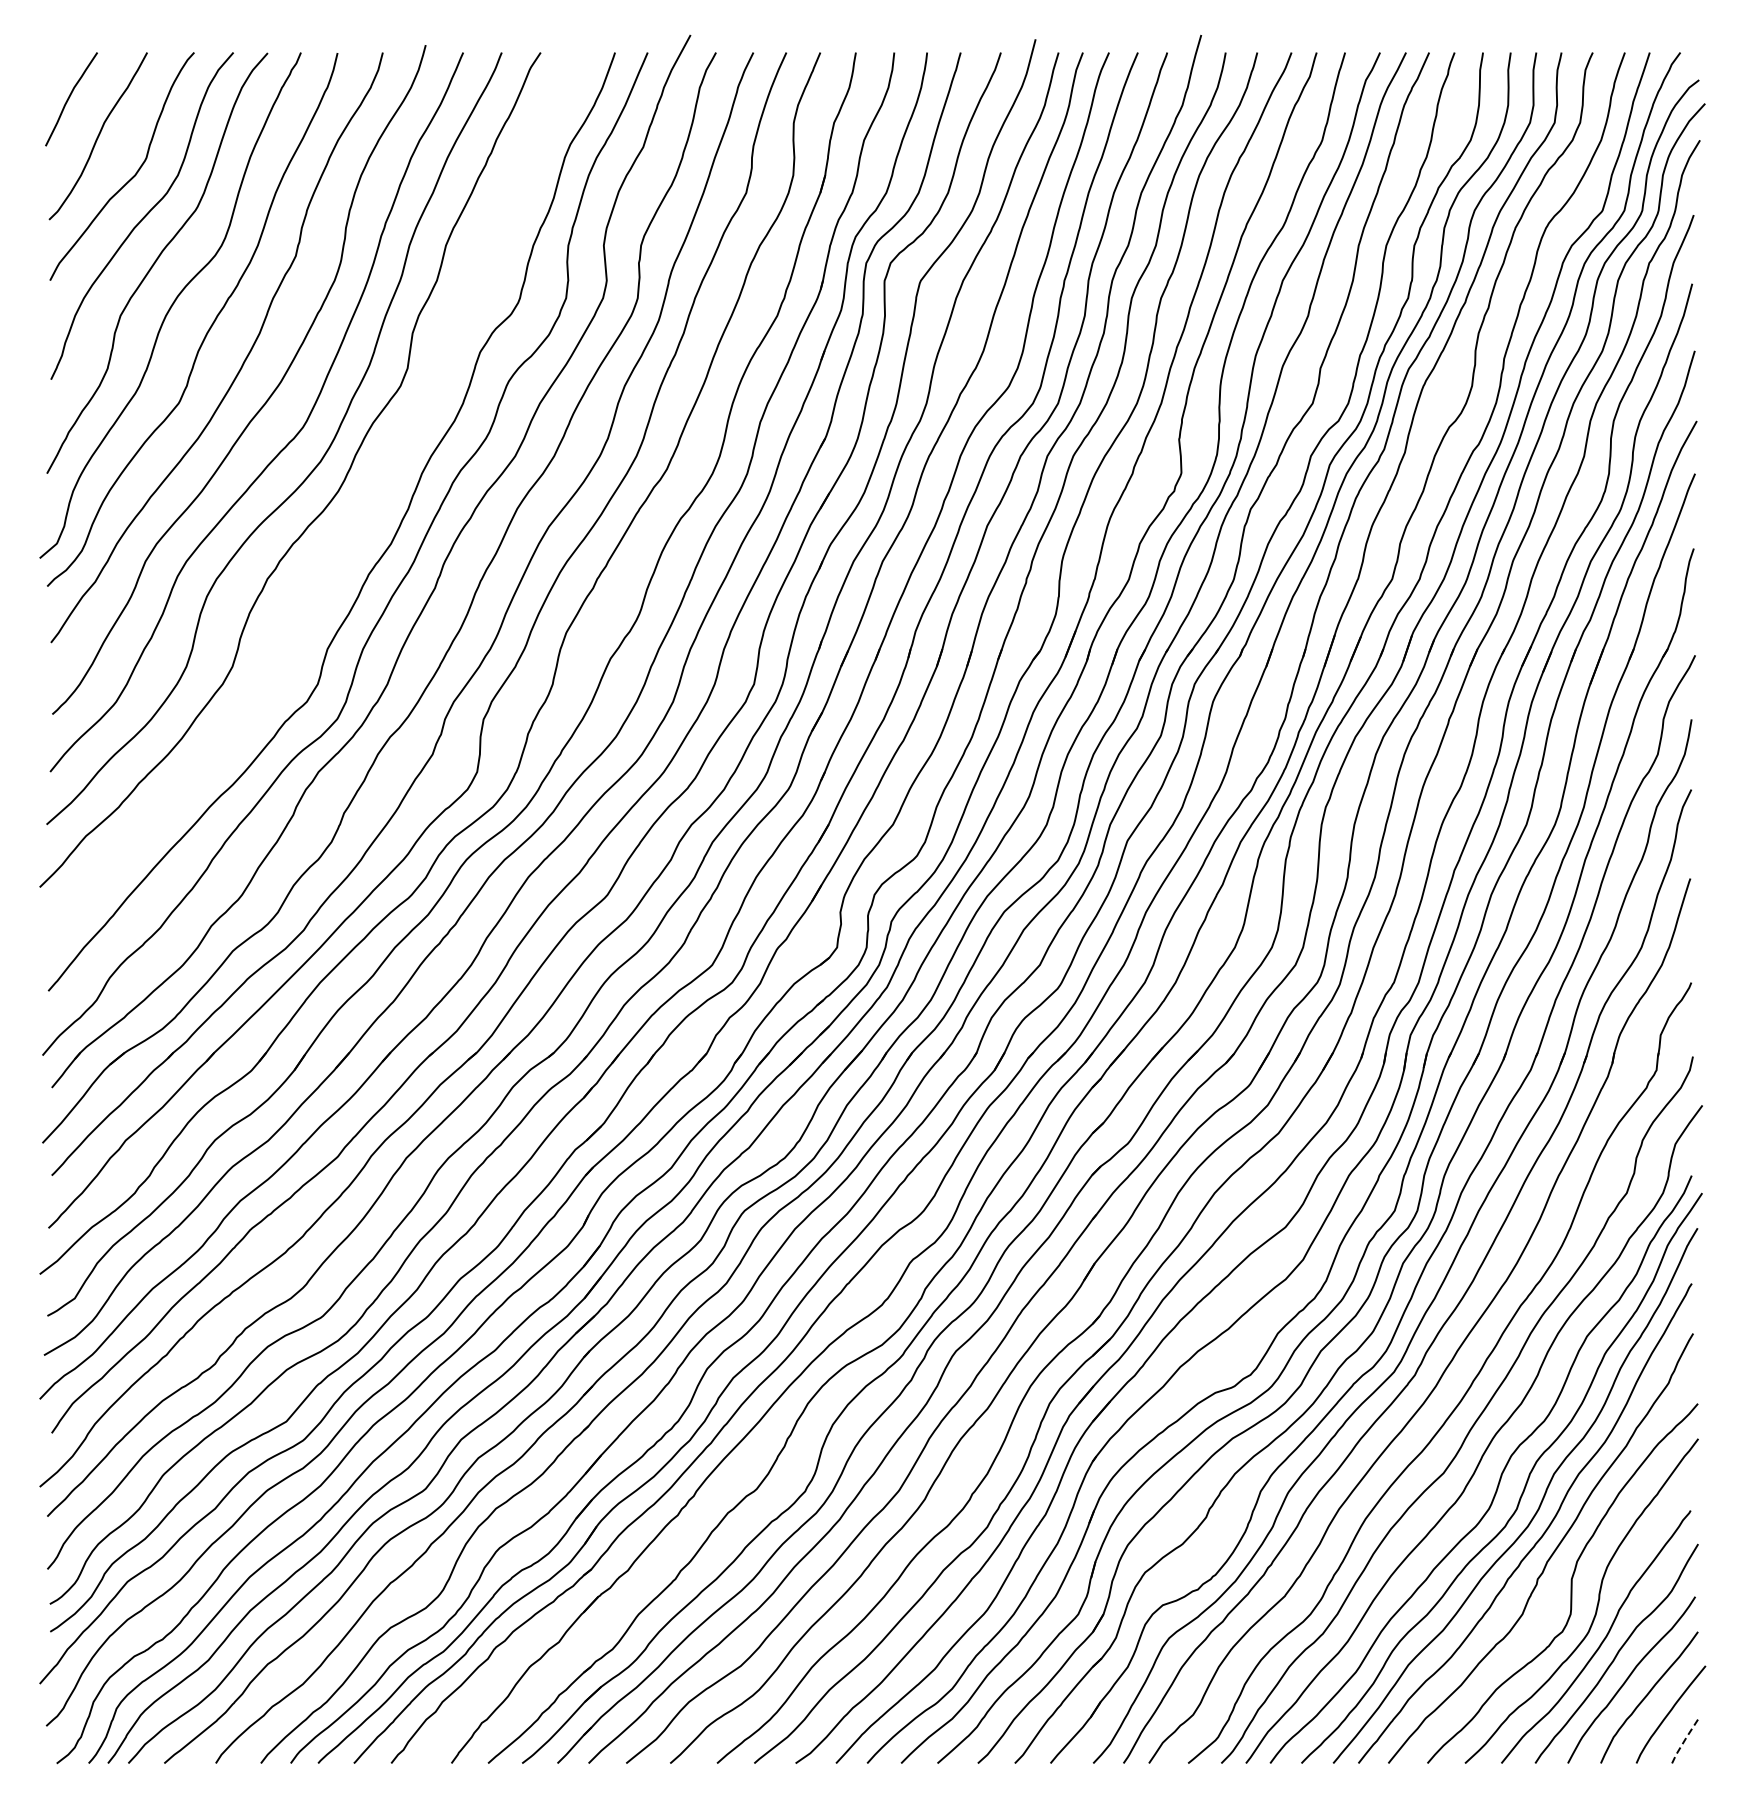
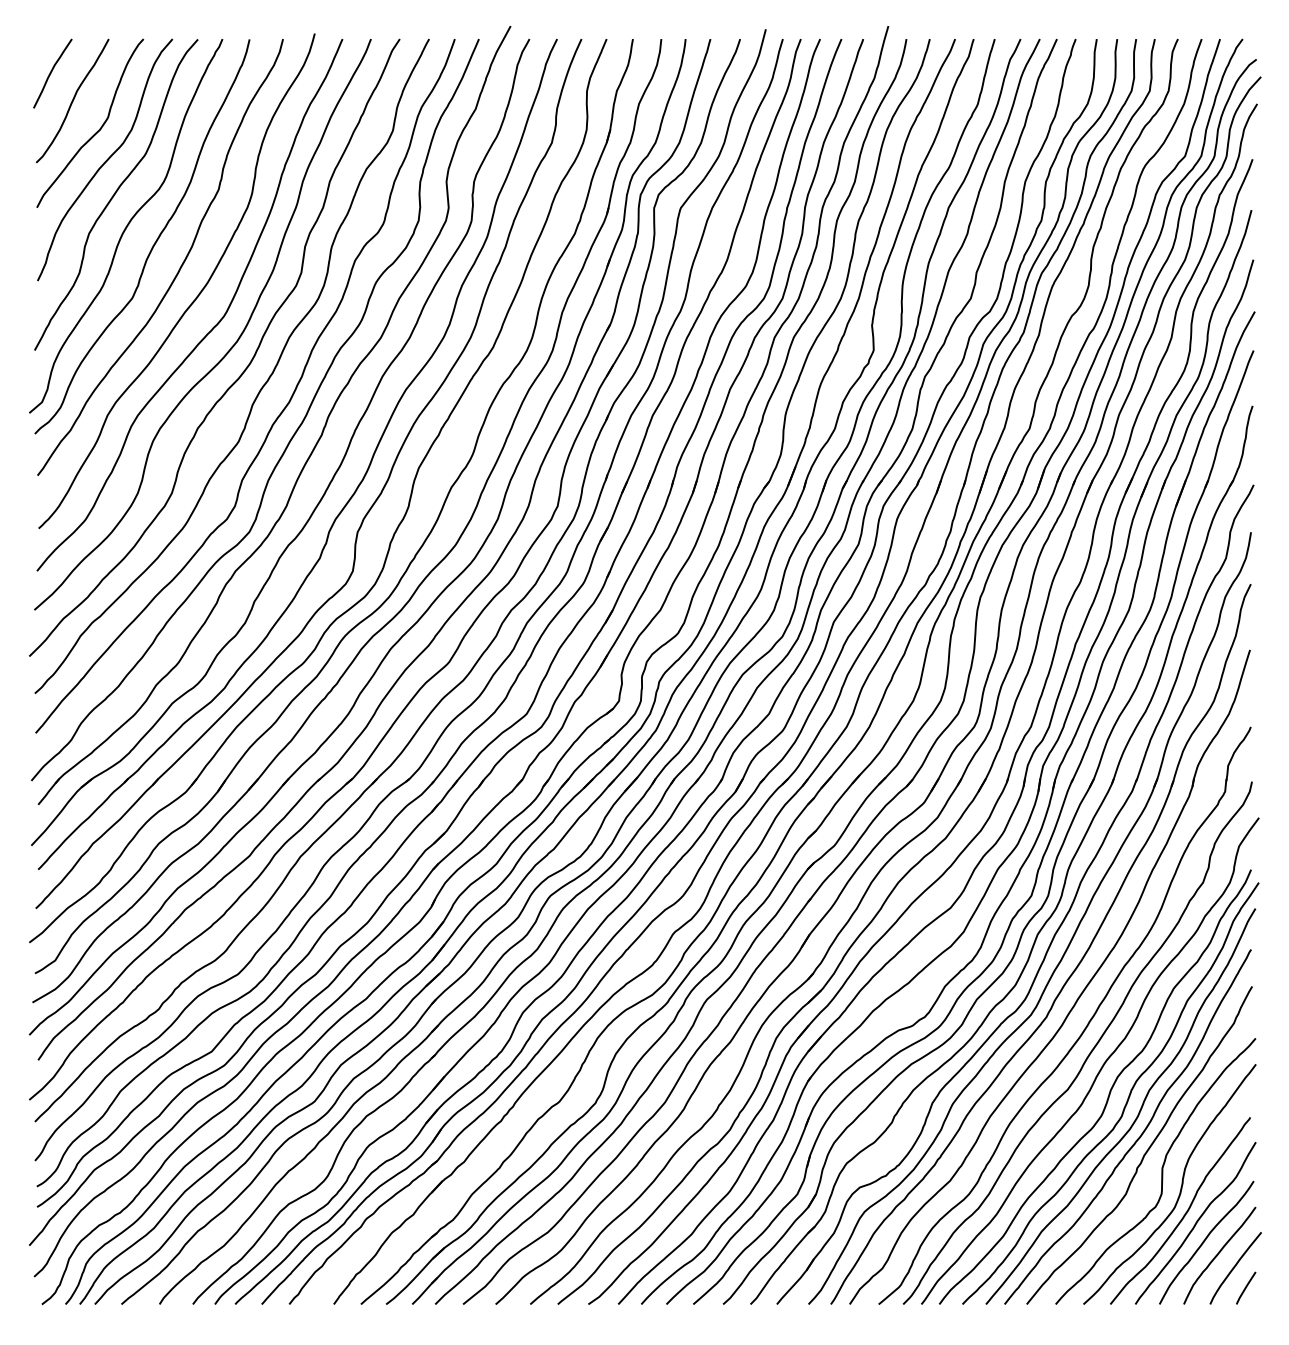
curve: (354, 522) -> (262, 386), added
line: (1684, 1741) -> (1245, 1288), dashed -> solid

